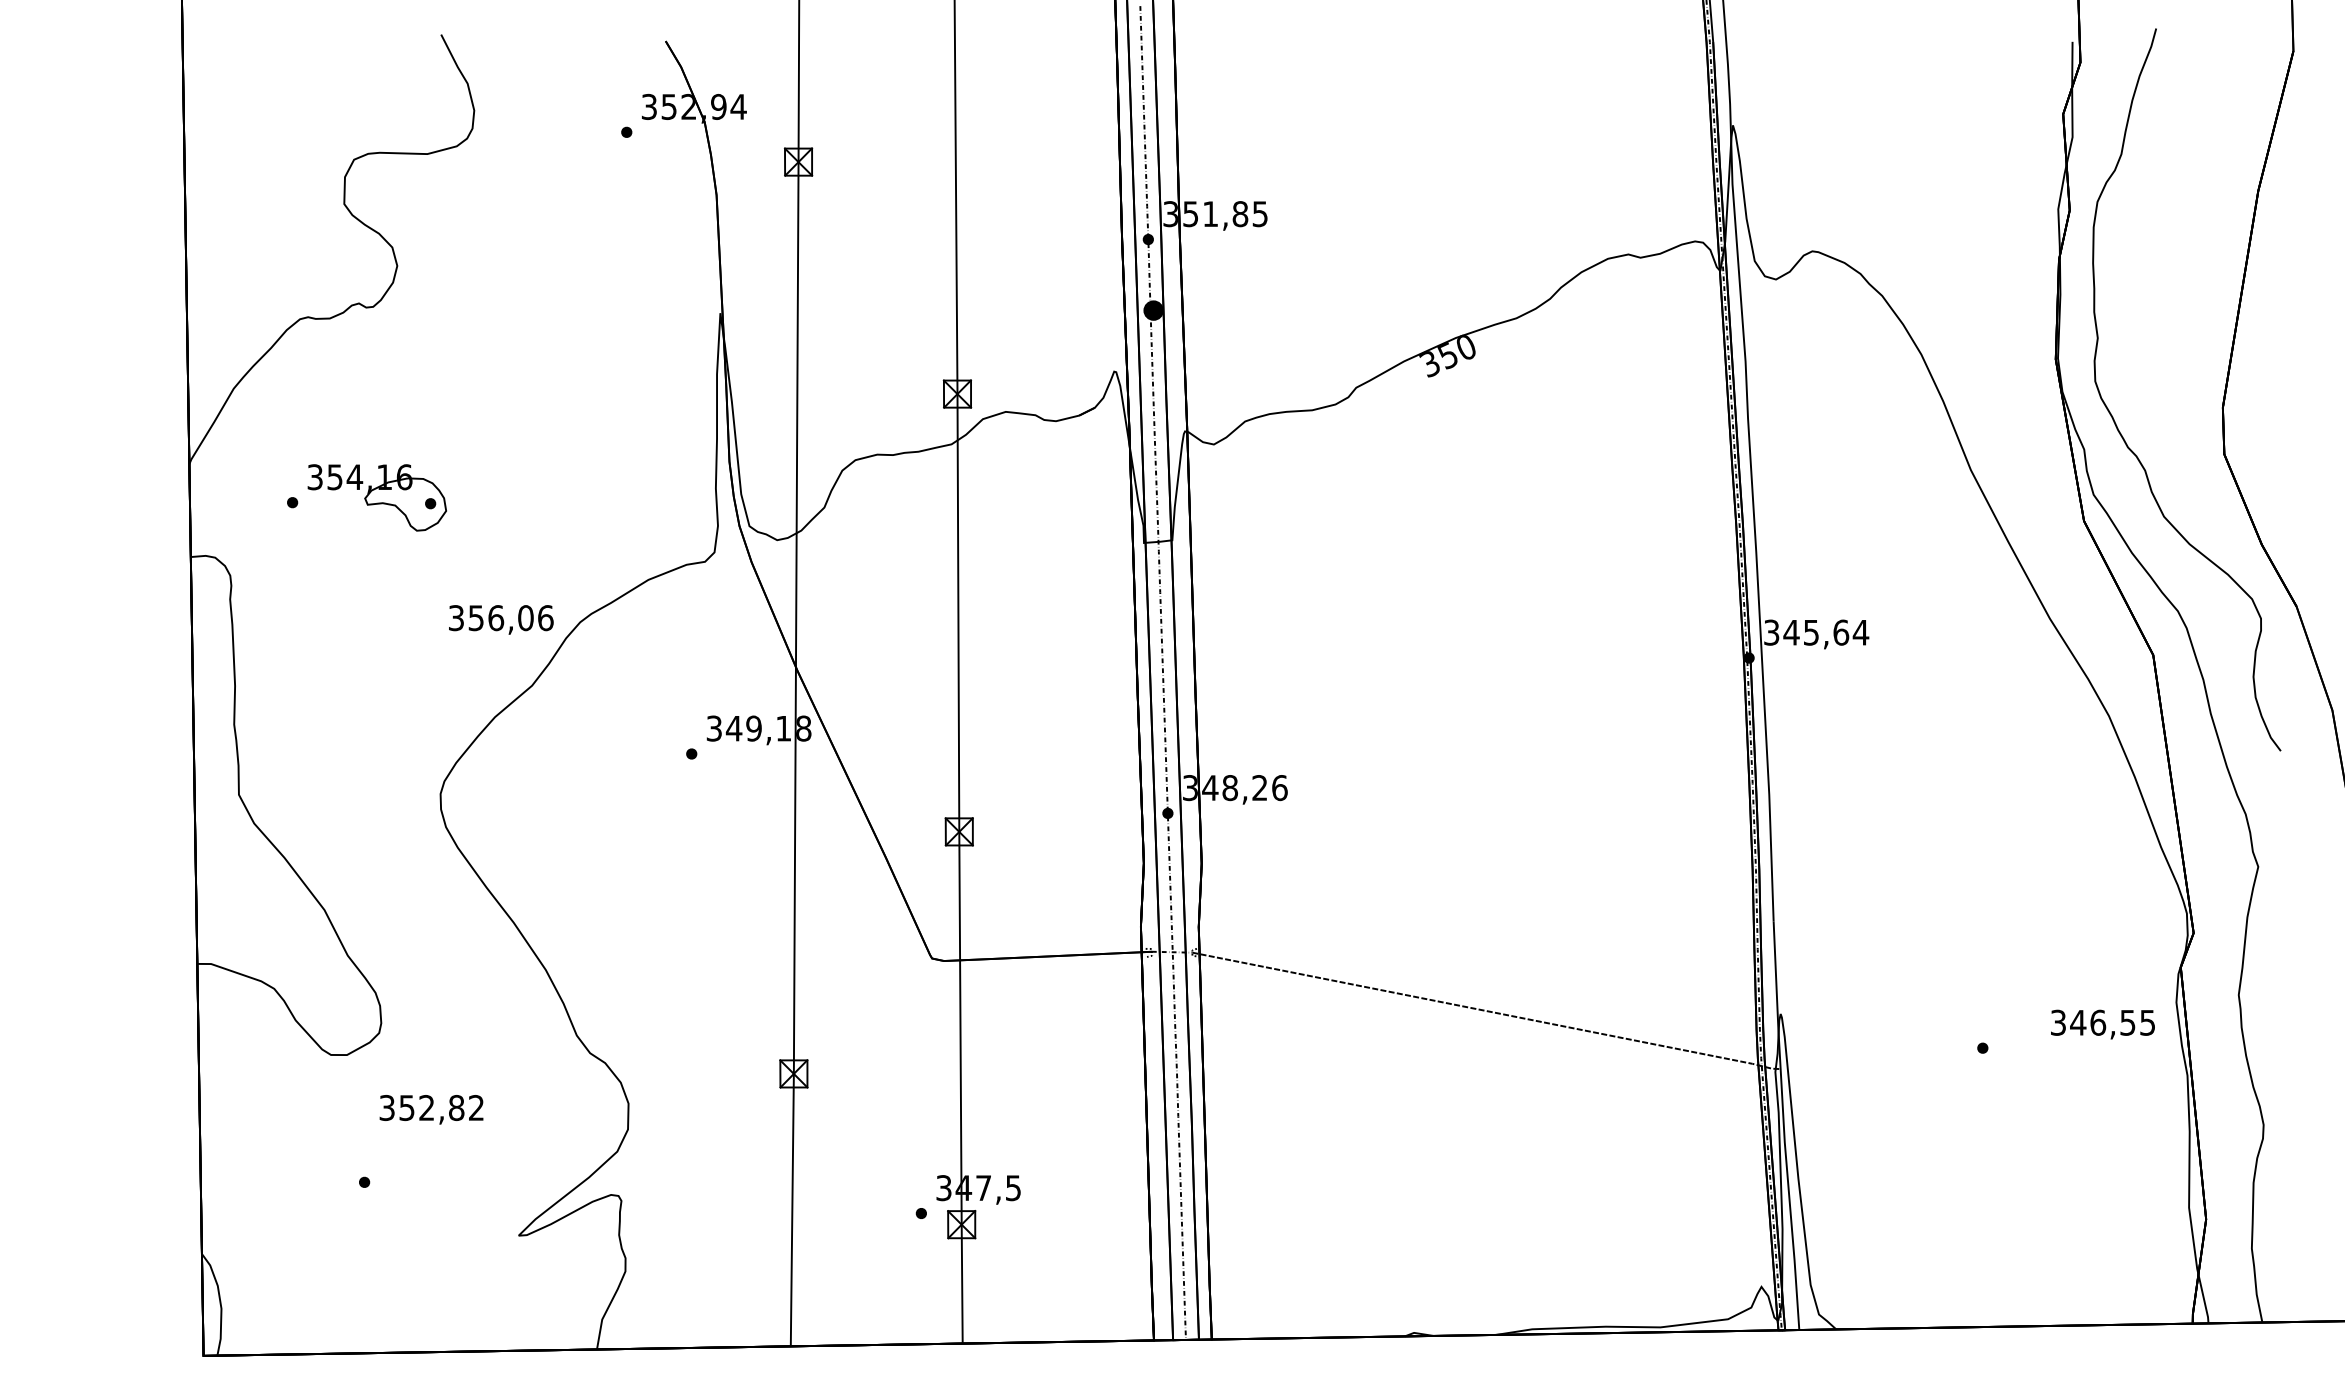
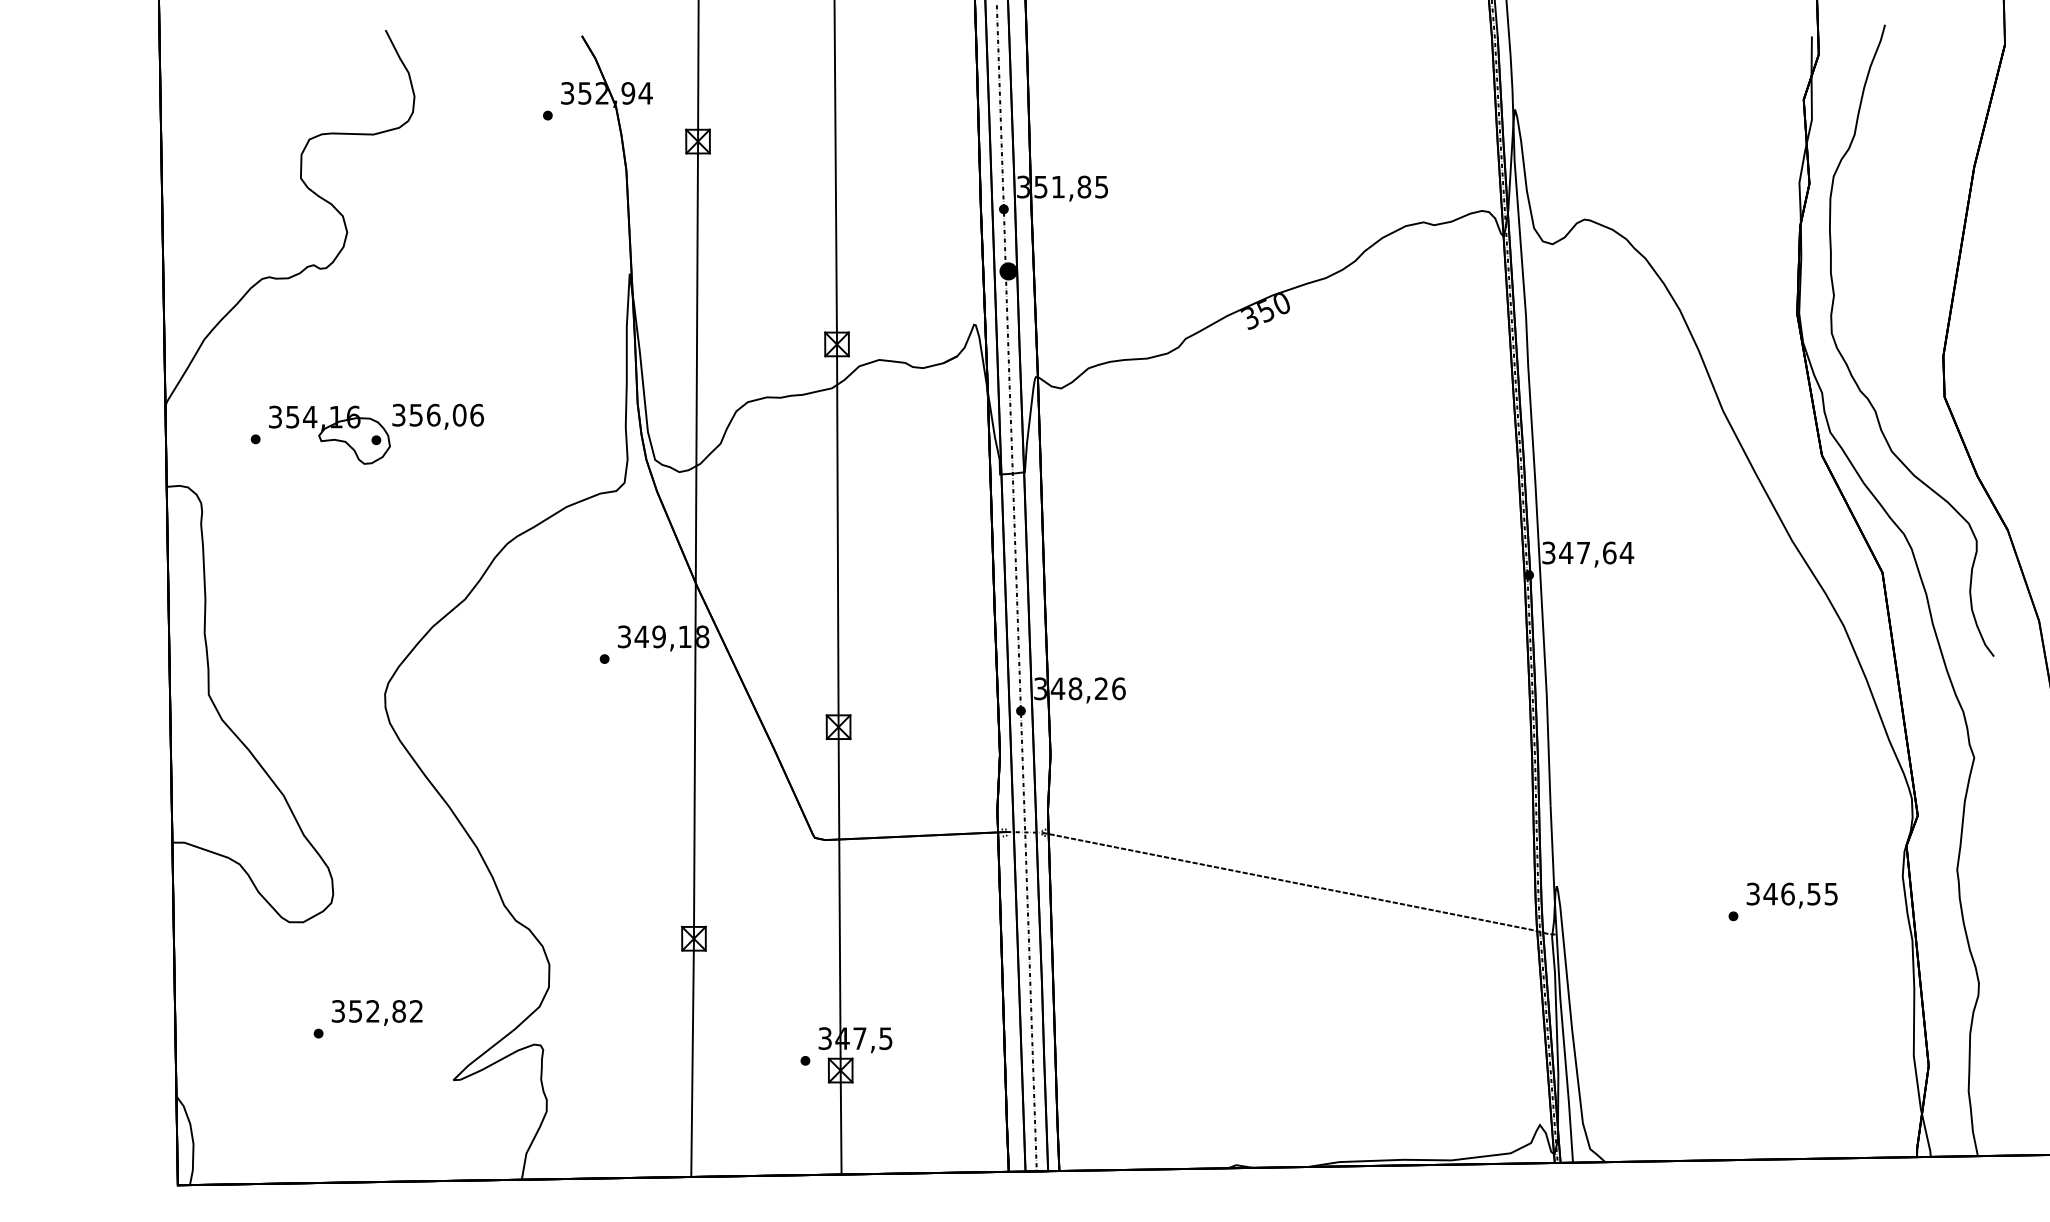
text: (501, 619) -> (438, 416), moved
text: (1811, 632) -> (1583, 552), 345,64 -> 347,64
text: (2102, 1024) -> (1791, 895), moved
text: (431, 1109) -> (377, 1012), moved

